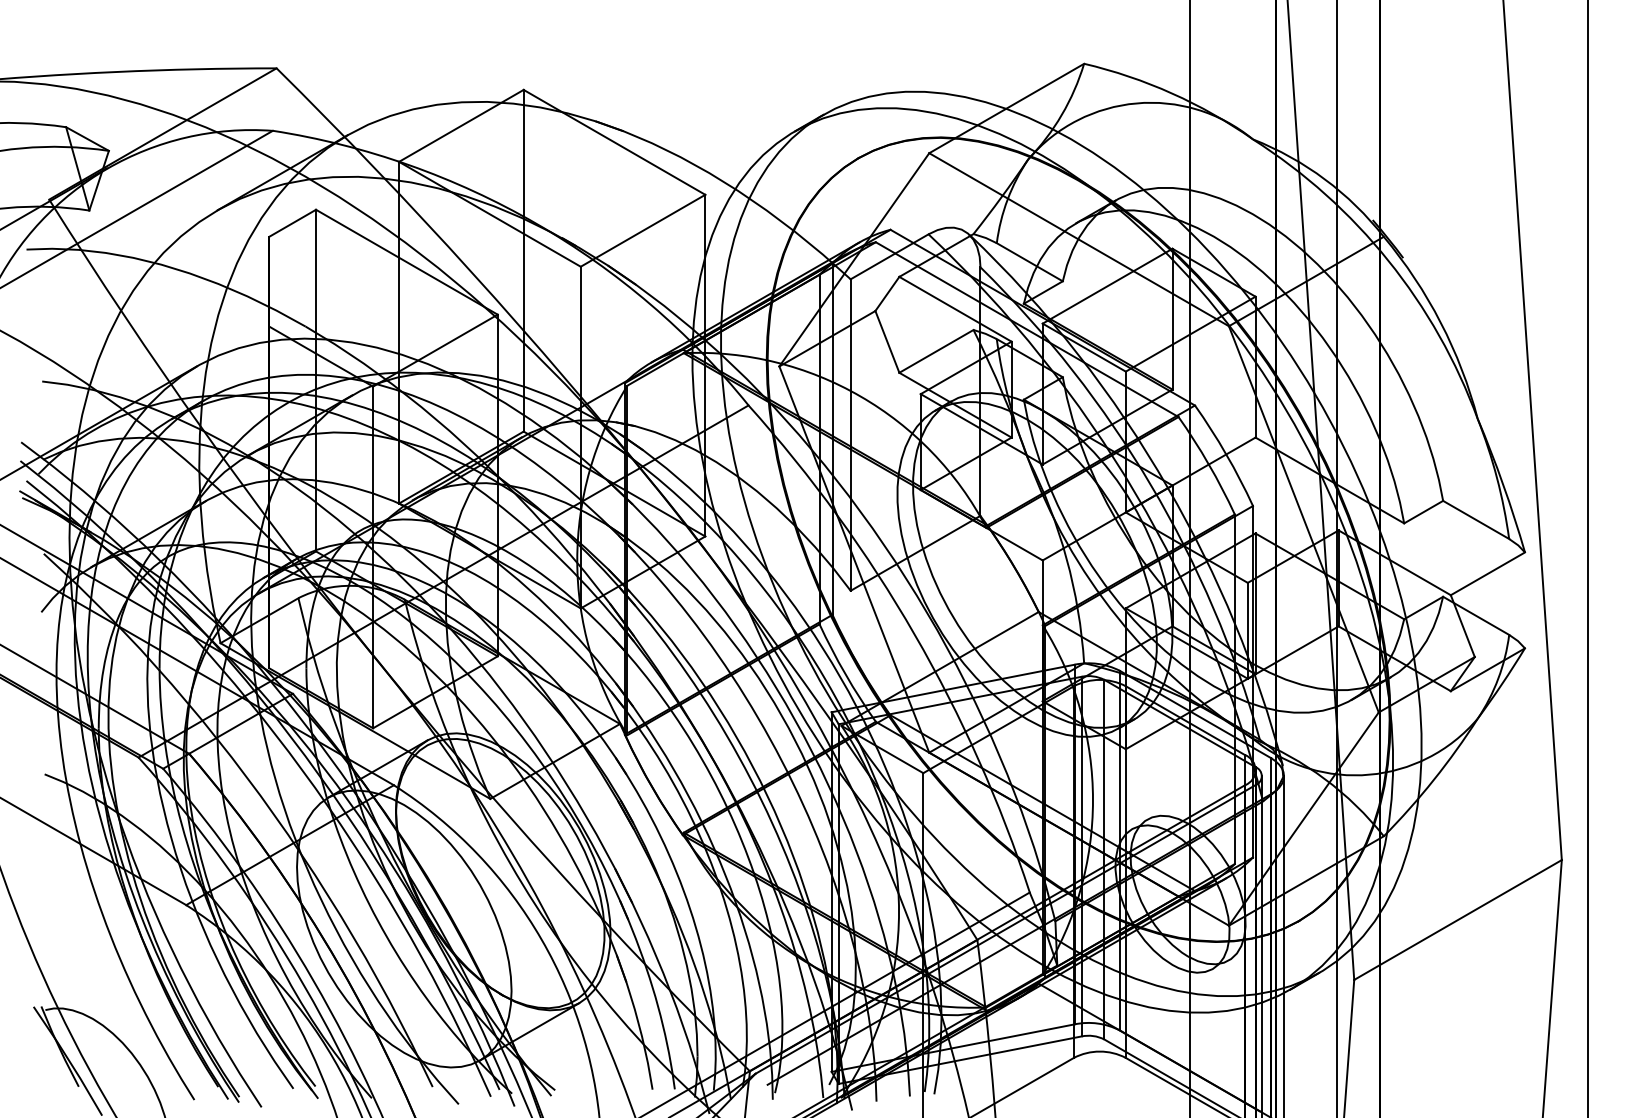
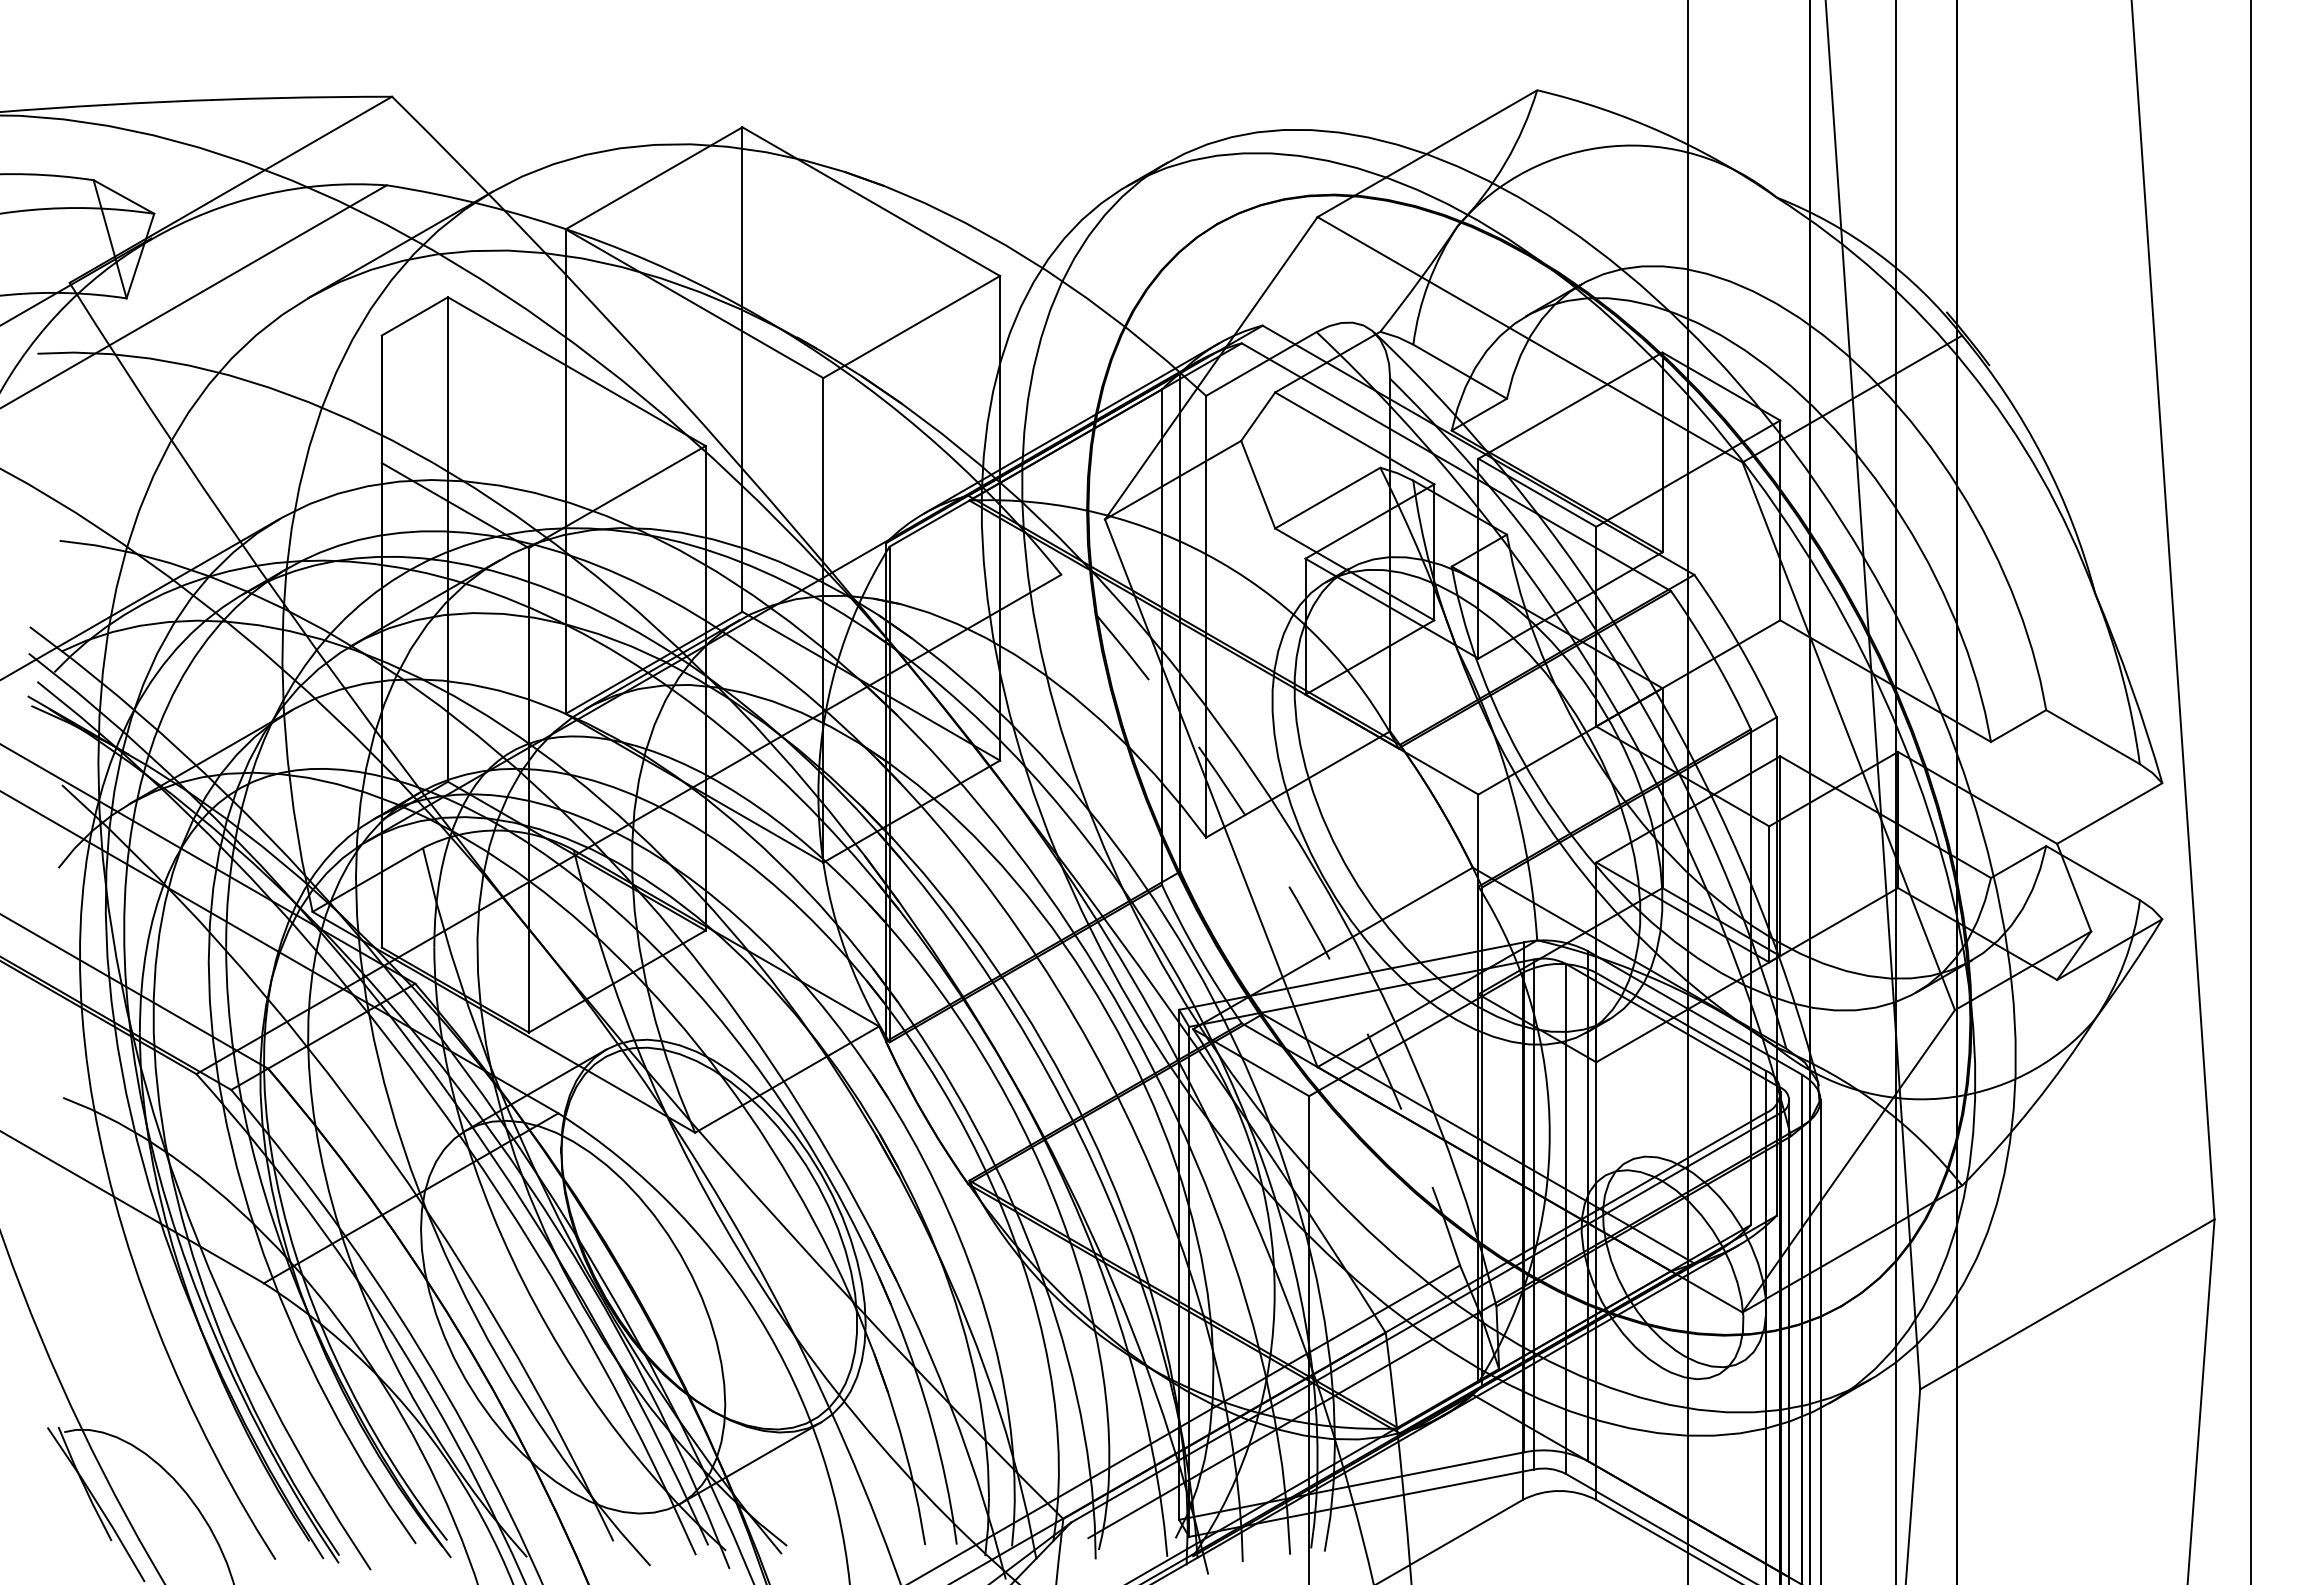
arc: (914, 634) -> (1296, 899), solid -> dashed

